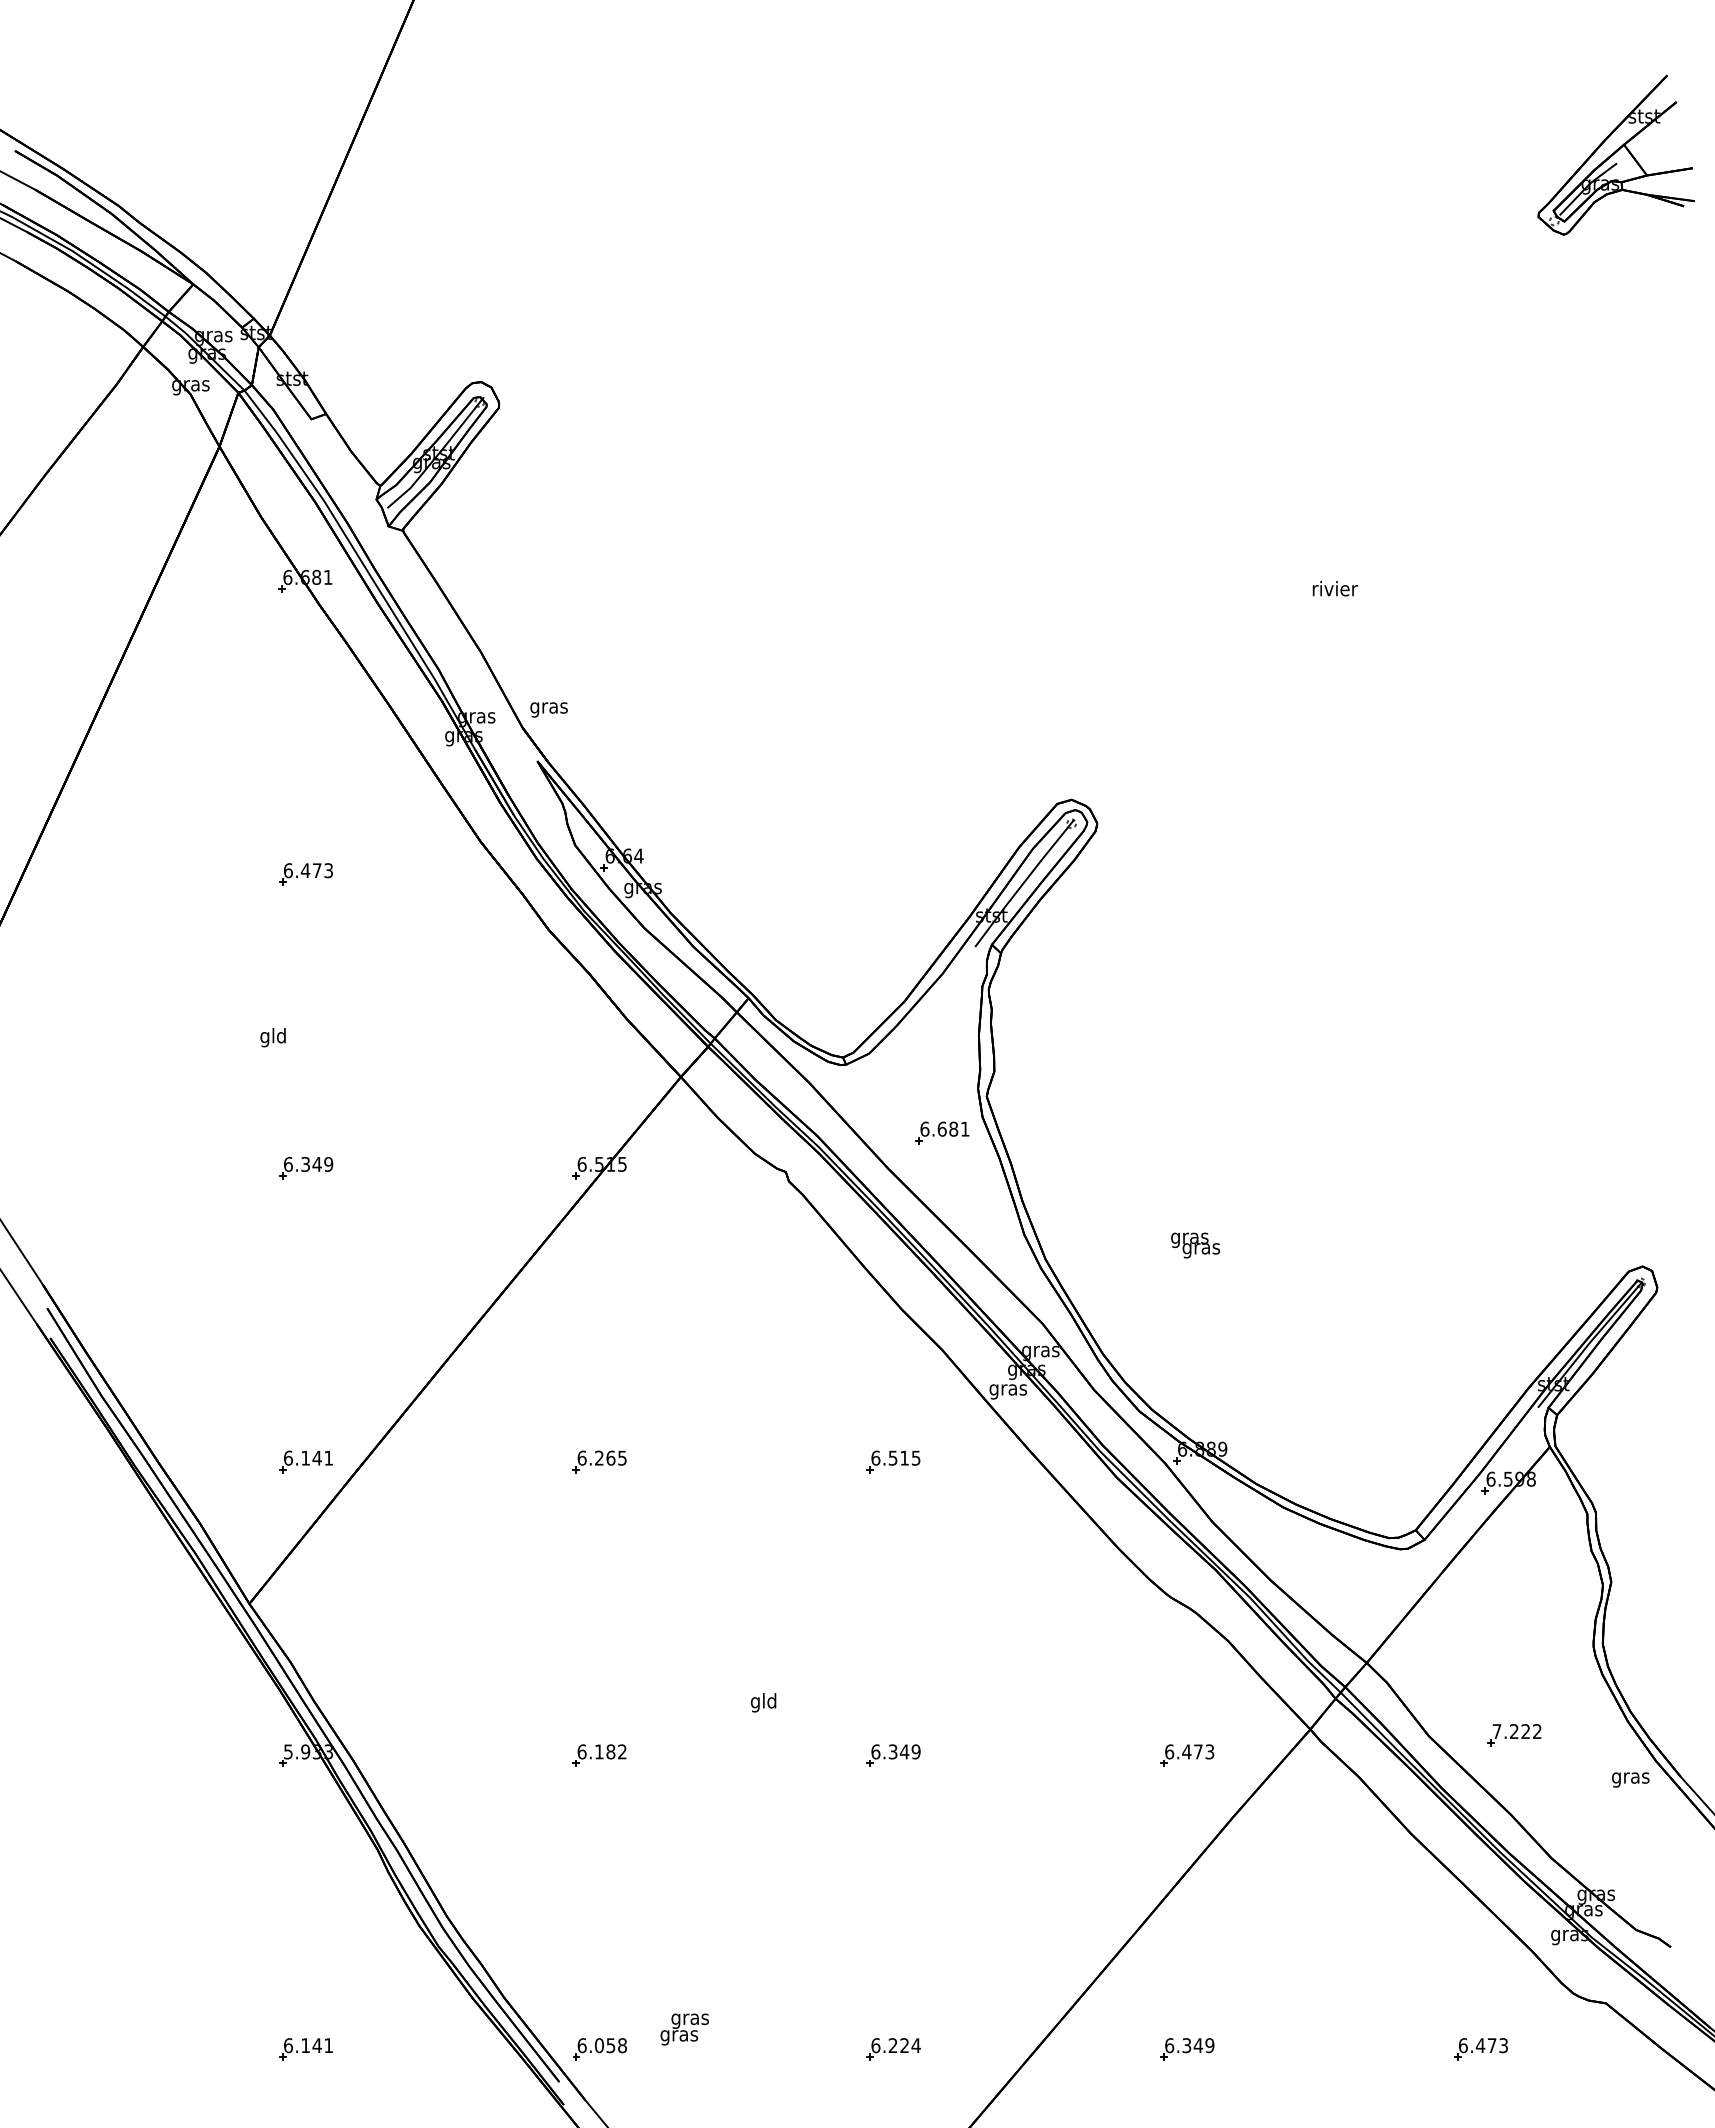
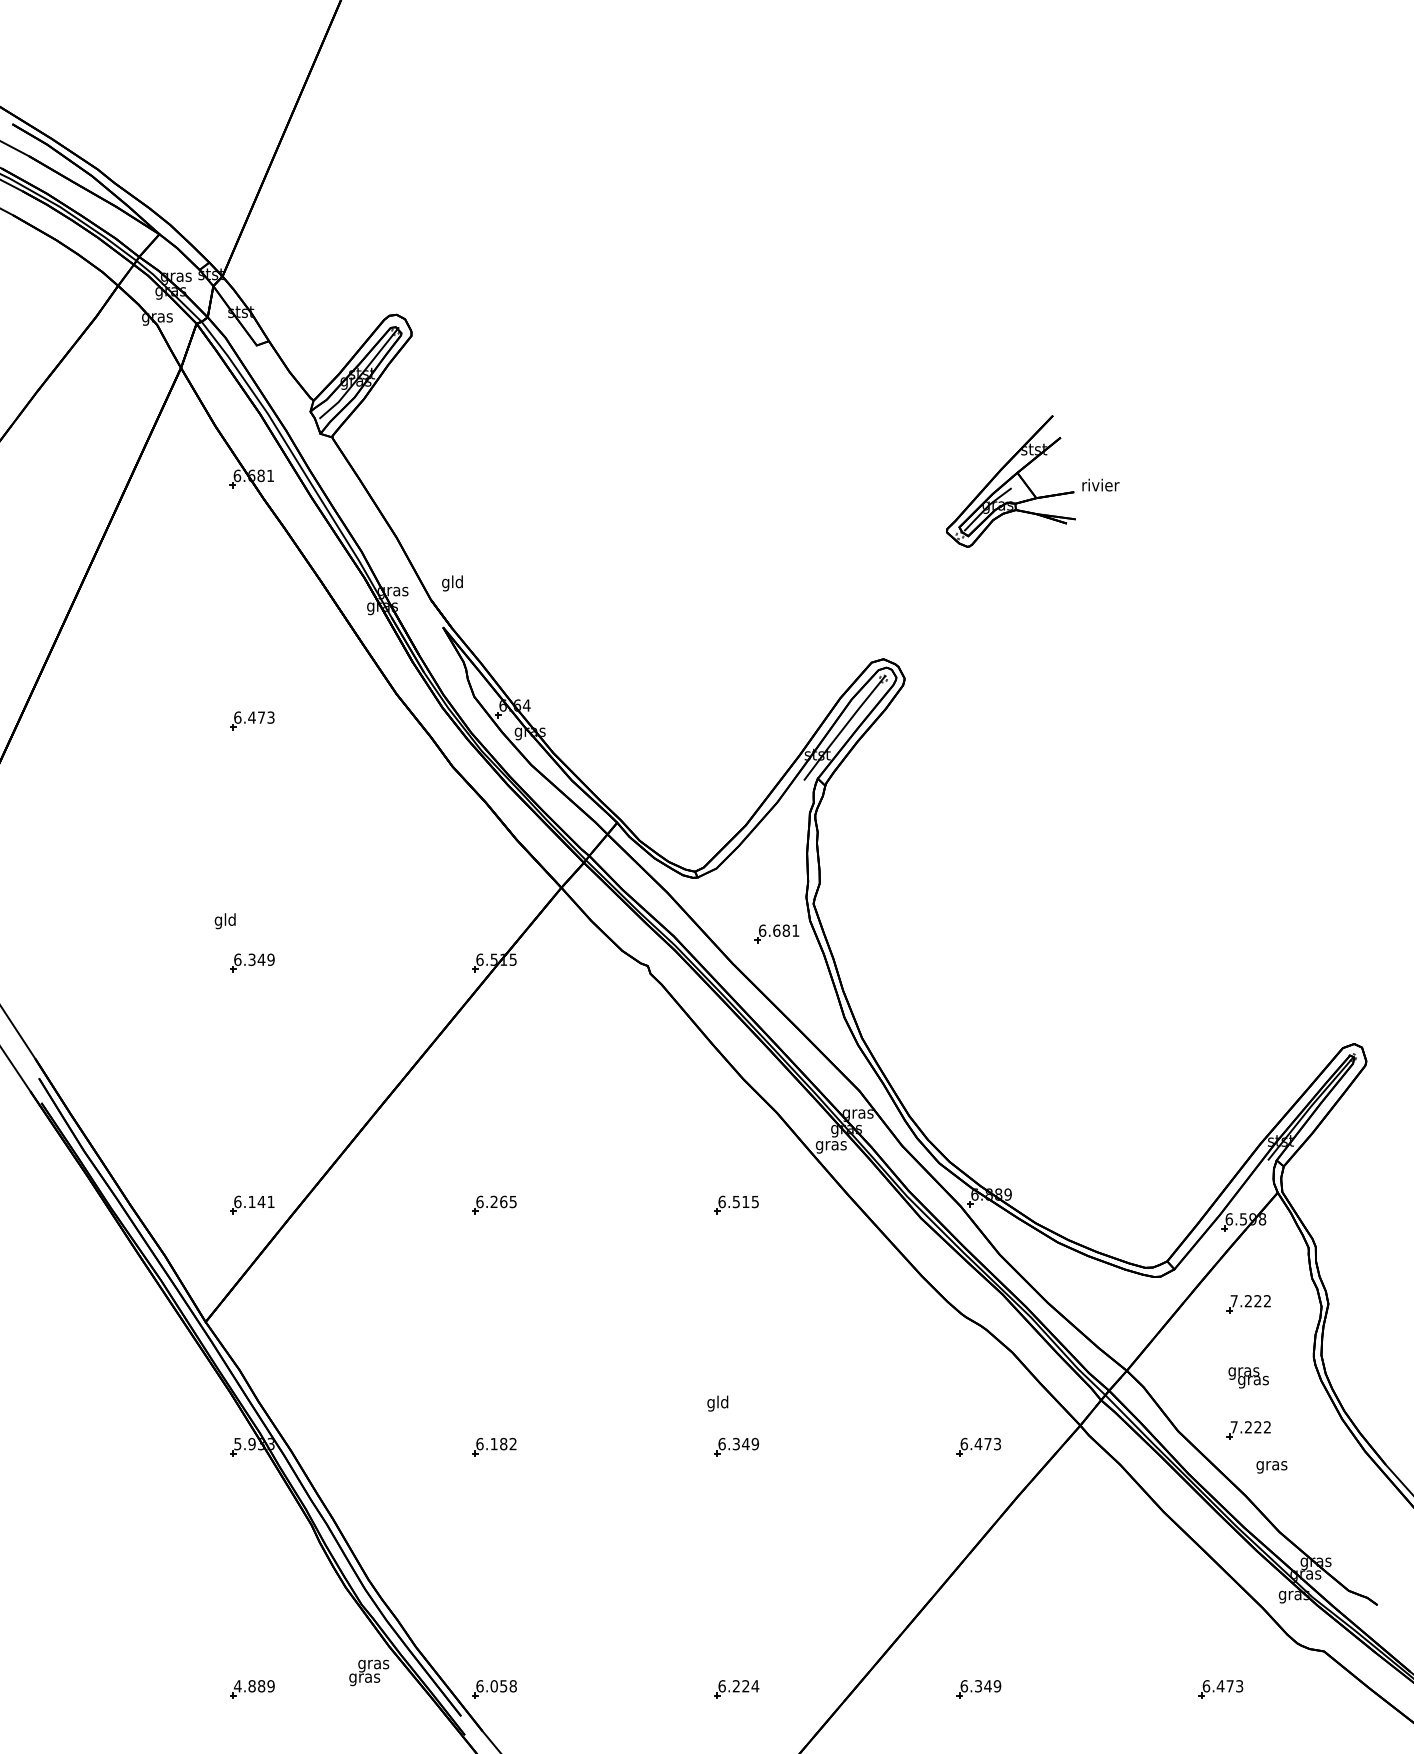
part: (1615, 154) -> (1010, 480), moved
text: (548, 707) -> (452, 583), gras -> gld
text: (272, 1037) -> (224, 921), moved
text: (1195, 1245) -> (1248, 1377), moved
part: (1514, 1582) -> (1248, 1304), added
text: (763, 1702) -> (717, 1403), moved
text: (1630, 1779) -> (1271, 1466), moved
text: (684, 2029) -> (368, 1672), moved
text: (308, 2045) -> (254, 1686), 6.141 -> 4.889

